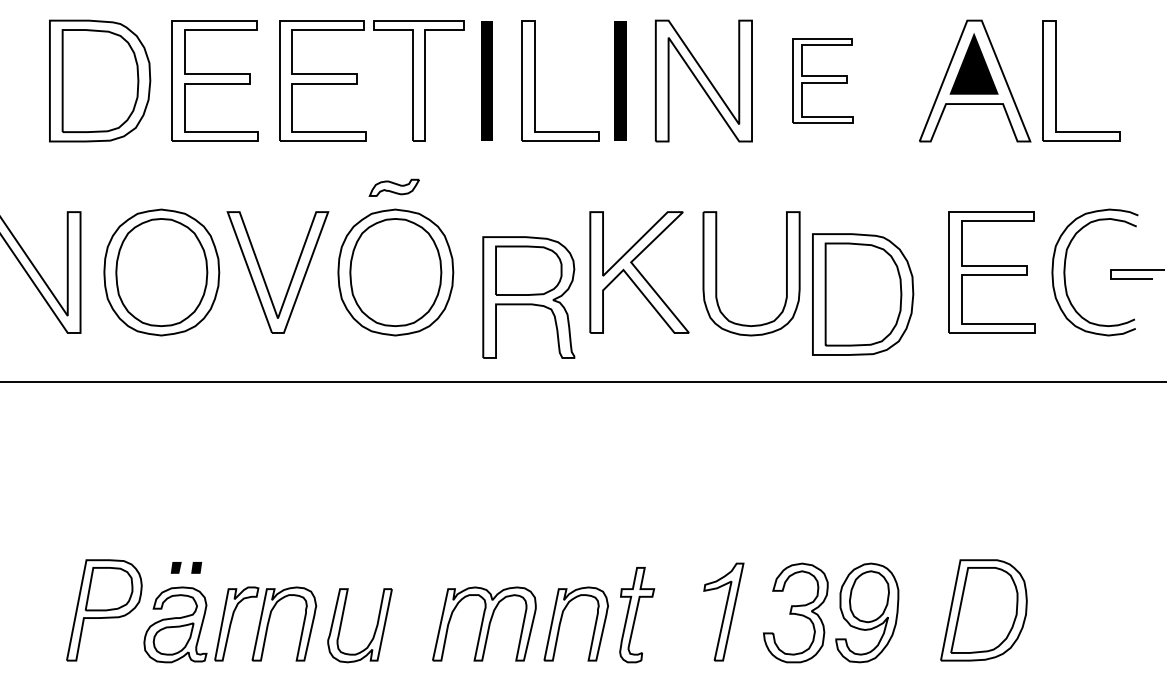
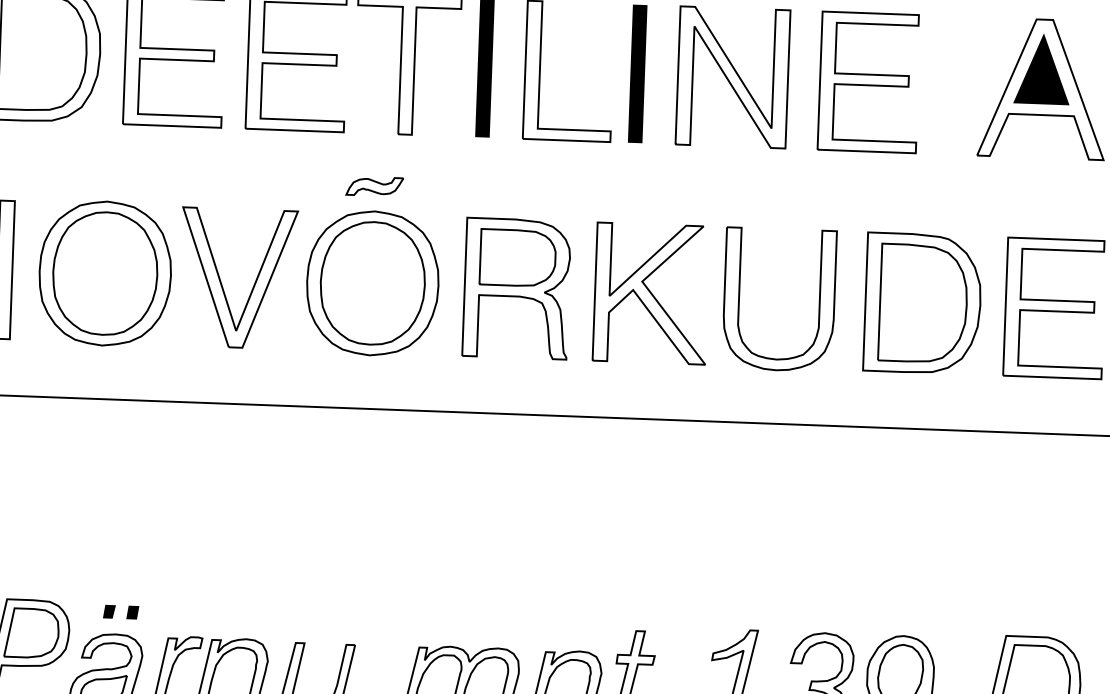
part: (822, 80) -> (868, 81), size x1.43
part: (863, 294) -> (923, 303), moved
part: (528, 297) -> (516, 288), moved

